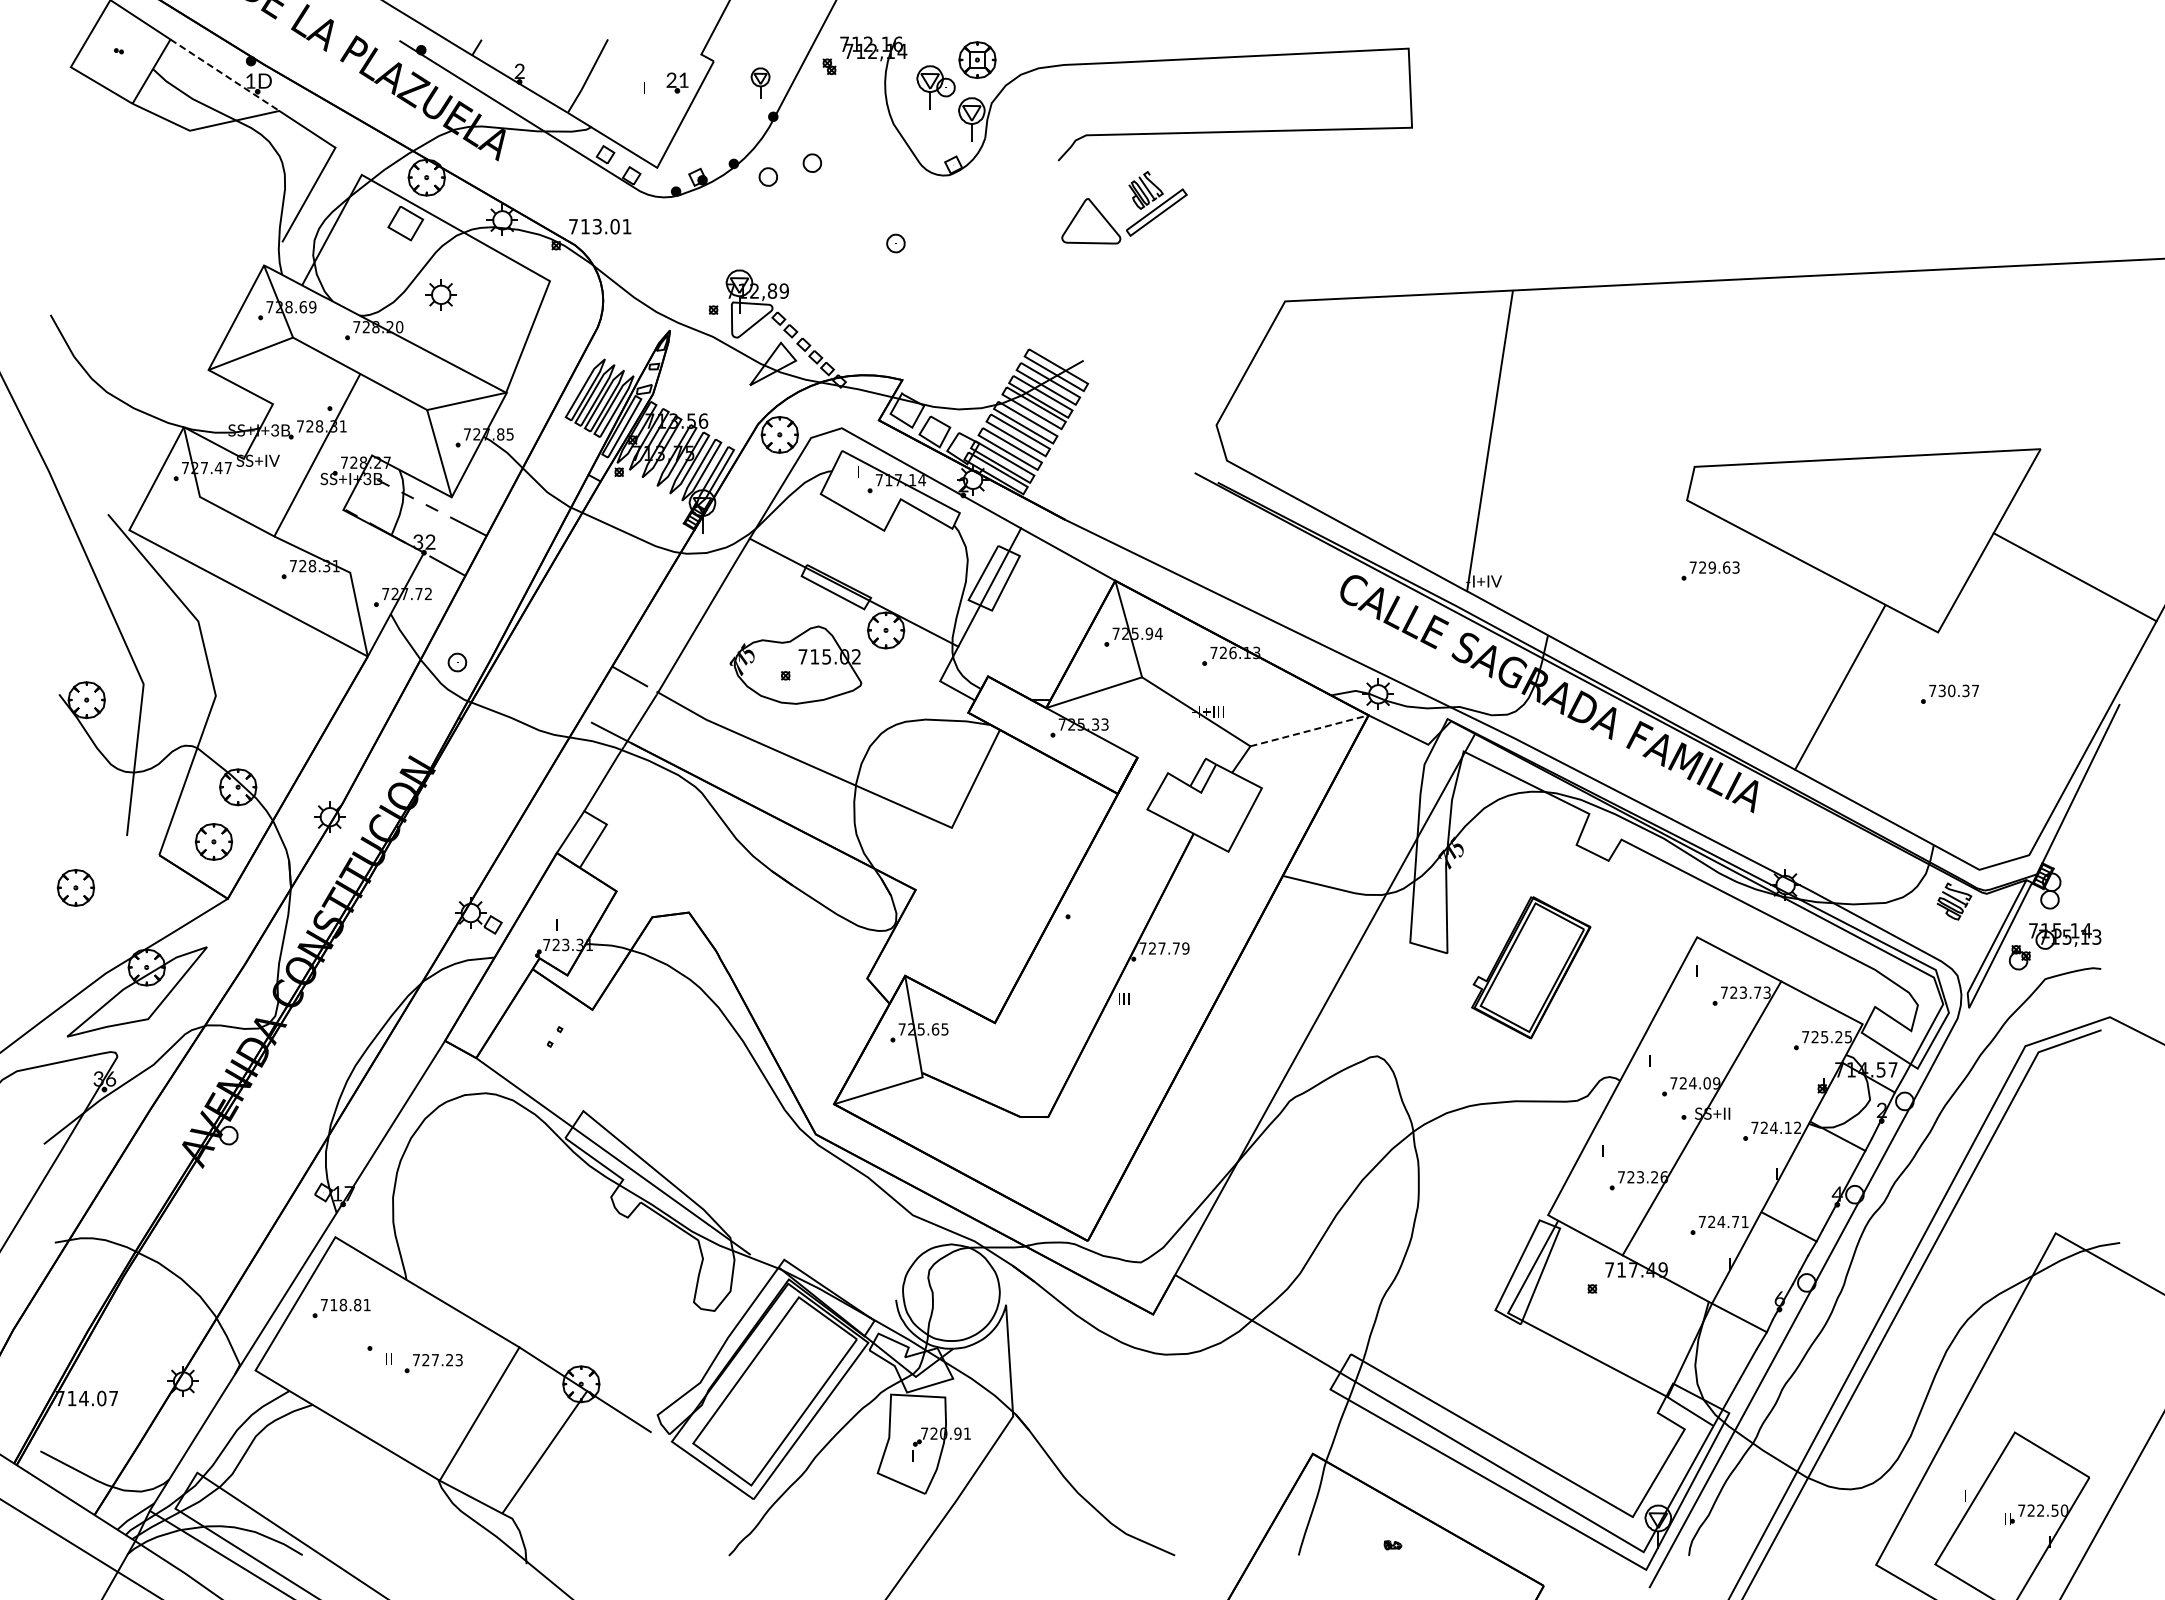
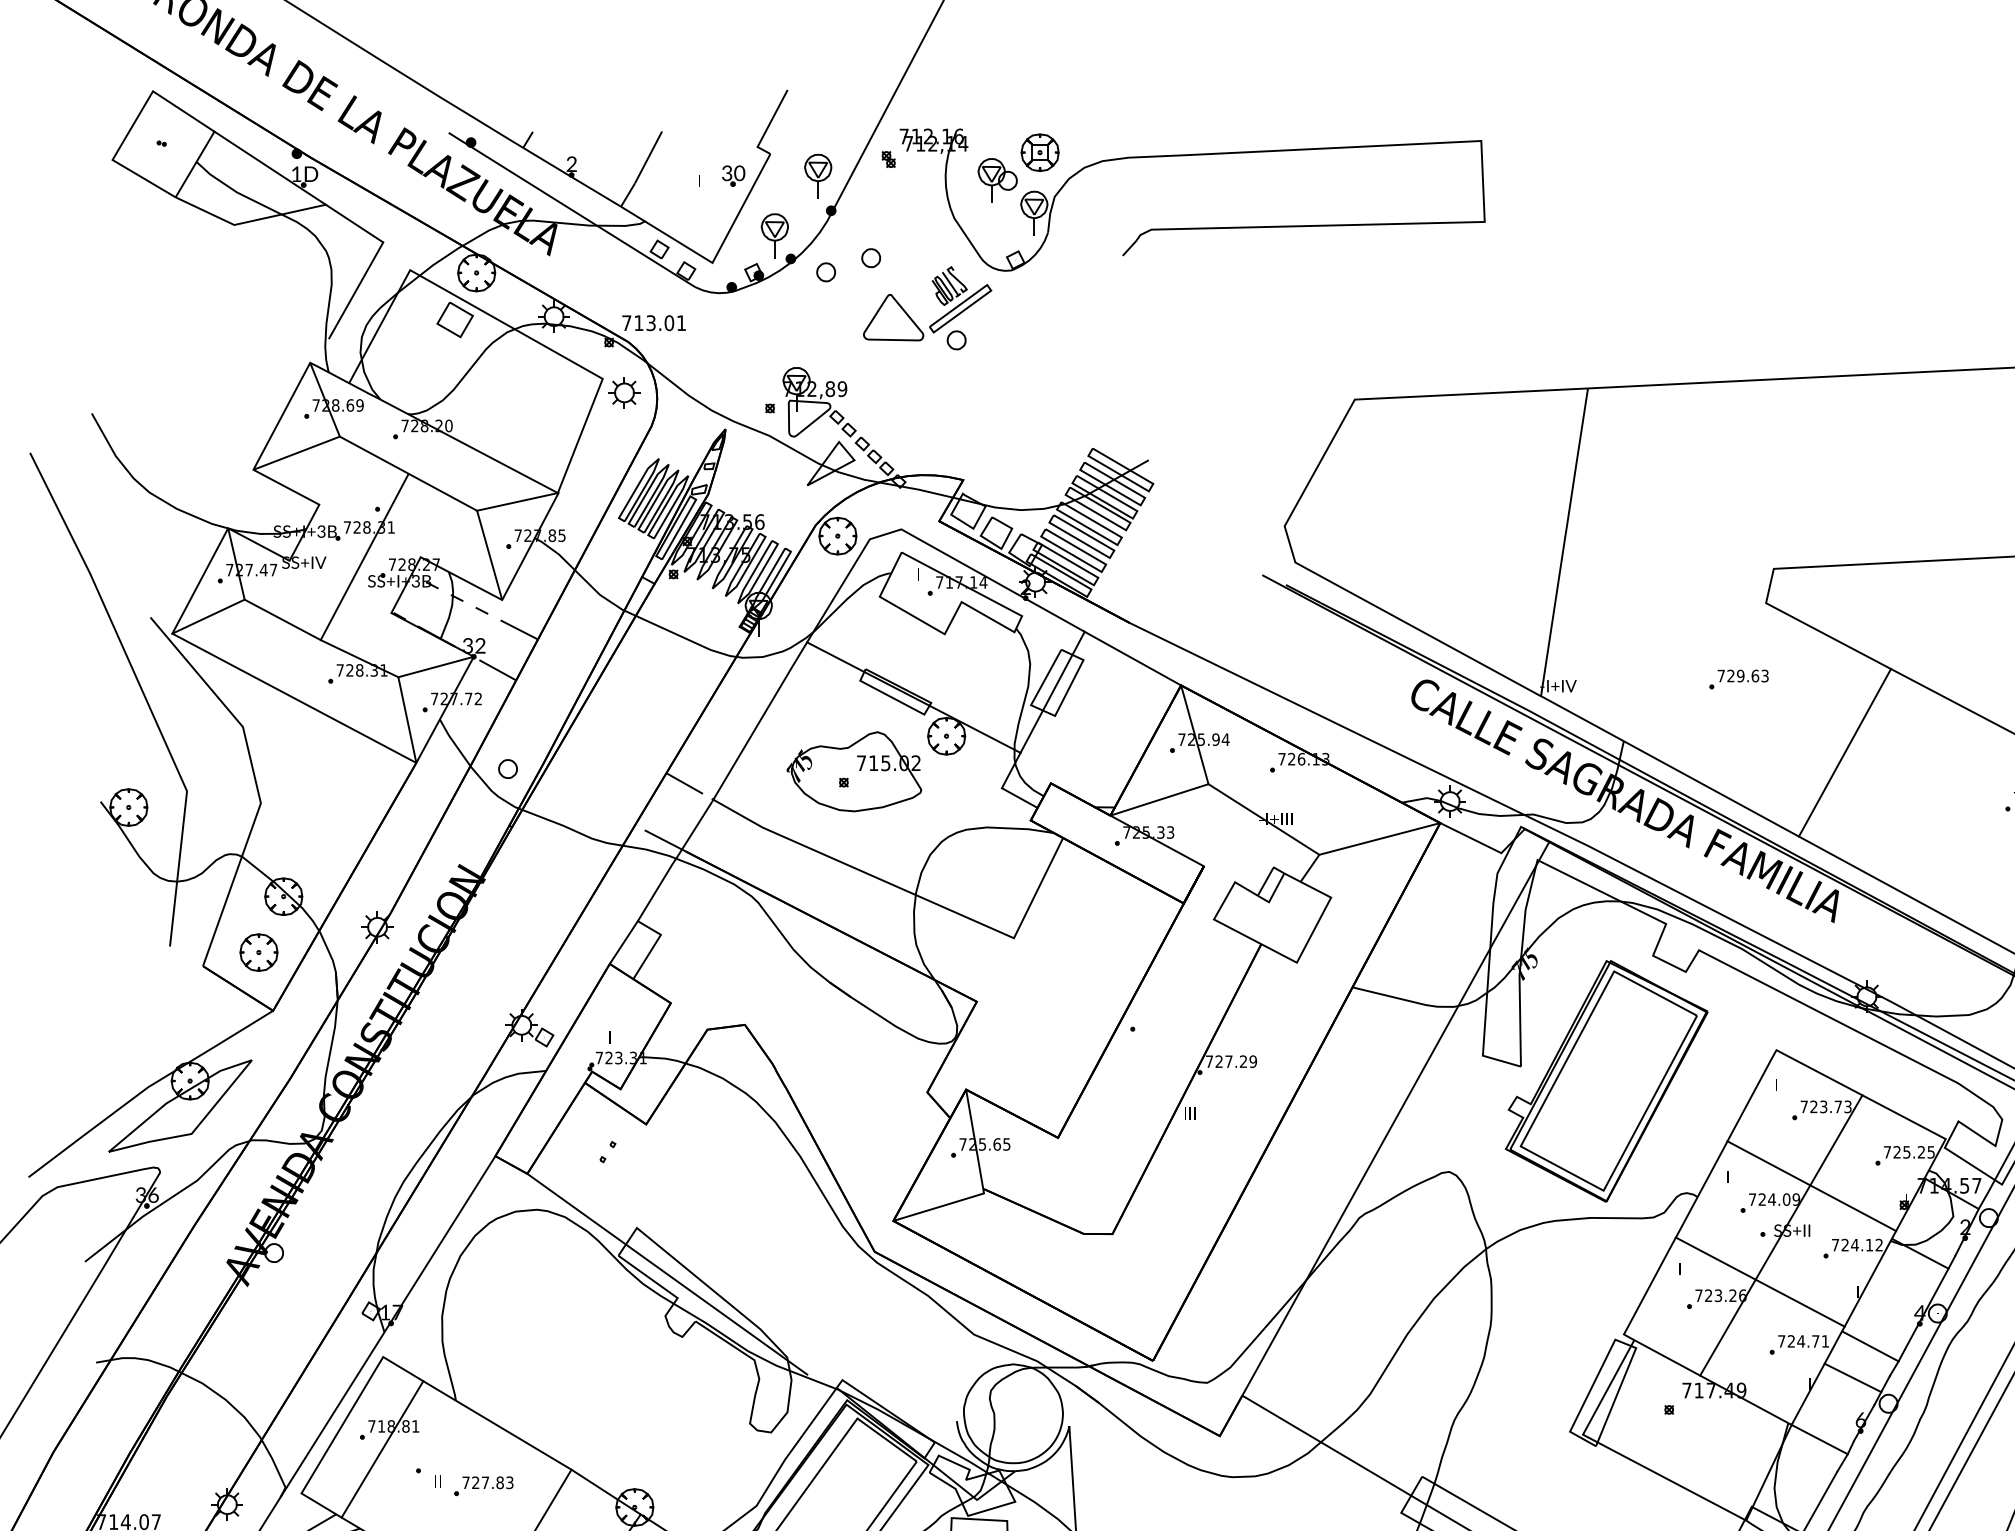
line: (225, 75) -> (270, 168), dashed -> solid
text: (677, 79) -> (733, 172), 21 -> 30
part: (760, 82) -> (818, 175), size x1.43
part: (717, 141) -> (774, 235), added
part: (1134, 203) -> (937, 299), moved
part: (440, 294) -> (623, 392), moved
line: (164, 513) -> (208, 616), added
line: (387, 562) -> (436, 666), added
part: (1710, 570) -> (1738, 678), moved
line: (1840, 687) -> (1845, 752), moved
line: (1310, 730) -> (1380, 838), dashed -> solid
part: (75, 887) -> (117, 999), removed
text: (1175, 948) -> (1242, 1061), 727.79 -> 727.29
part: (1530, 967) -> (1605, 1081), size x1.67
line: (1731, 1070) -> (1811, 1186), added
line: (1680, 1163) -> (1759, 1281), added
line: (1771, 1257) -> (1852, 1377), added
line: (334, 1327) -> (382, 1449), added
text: (449, 1360) -> (499, 1483), 727.23 -> 727.83

